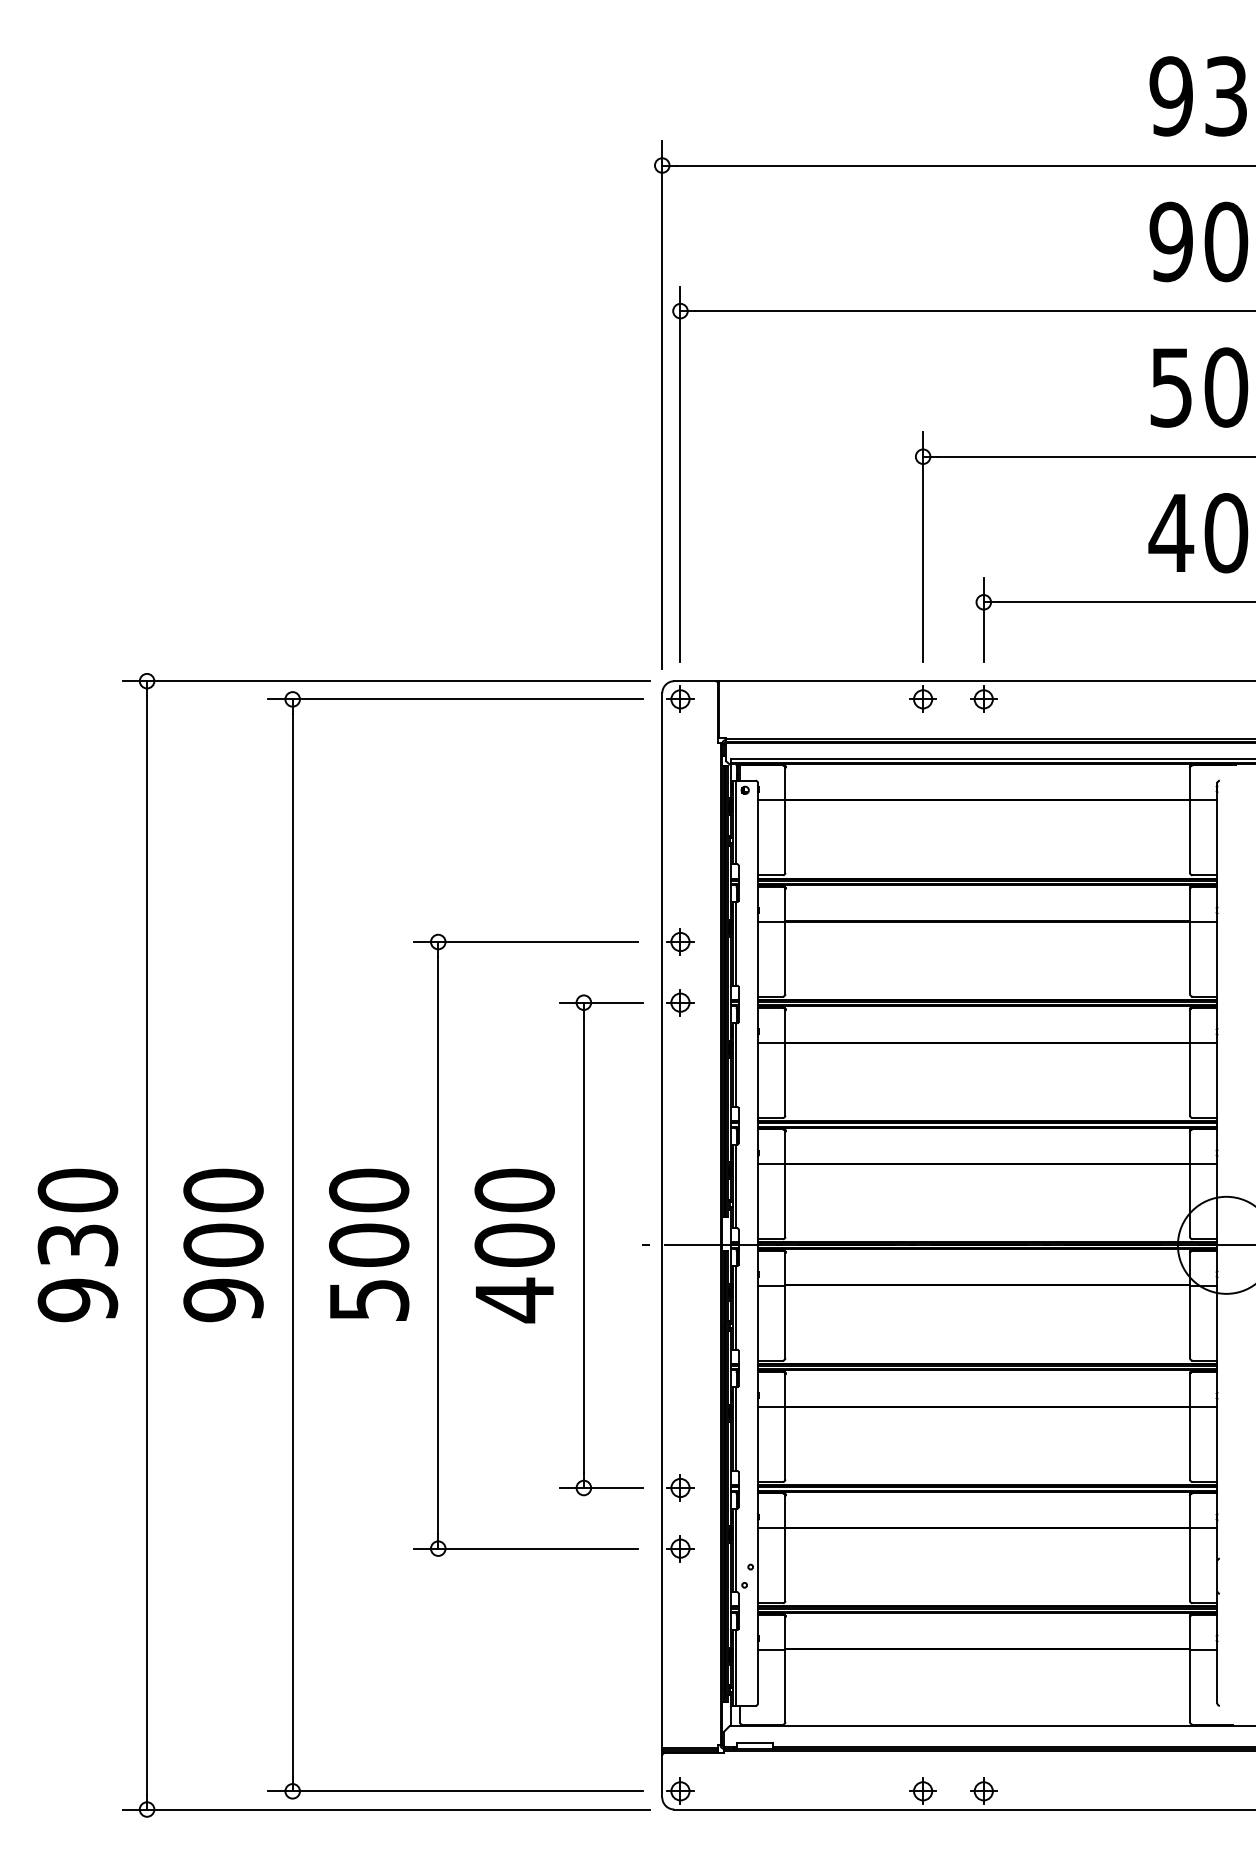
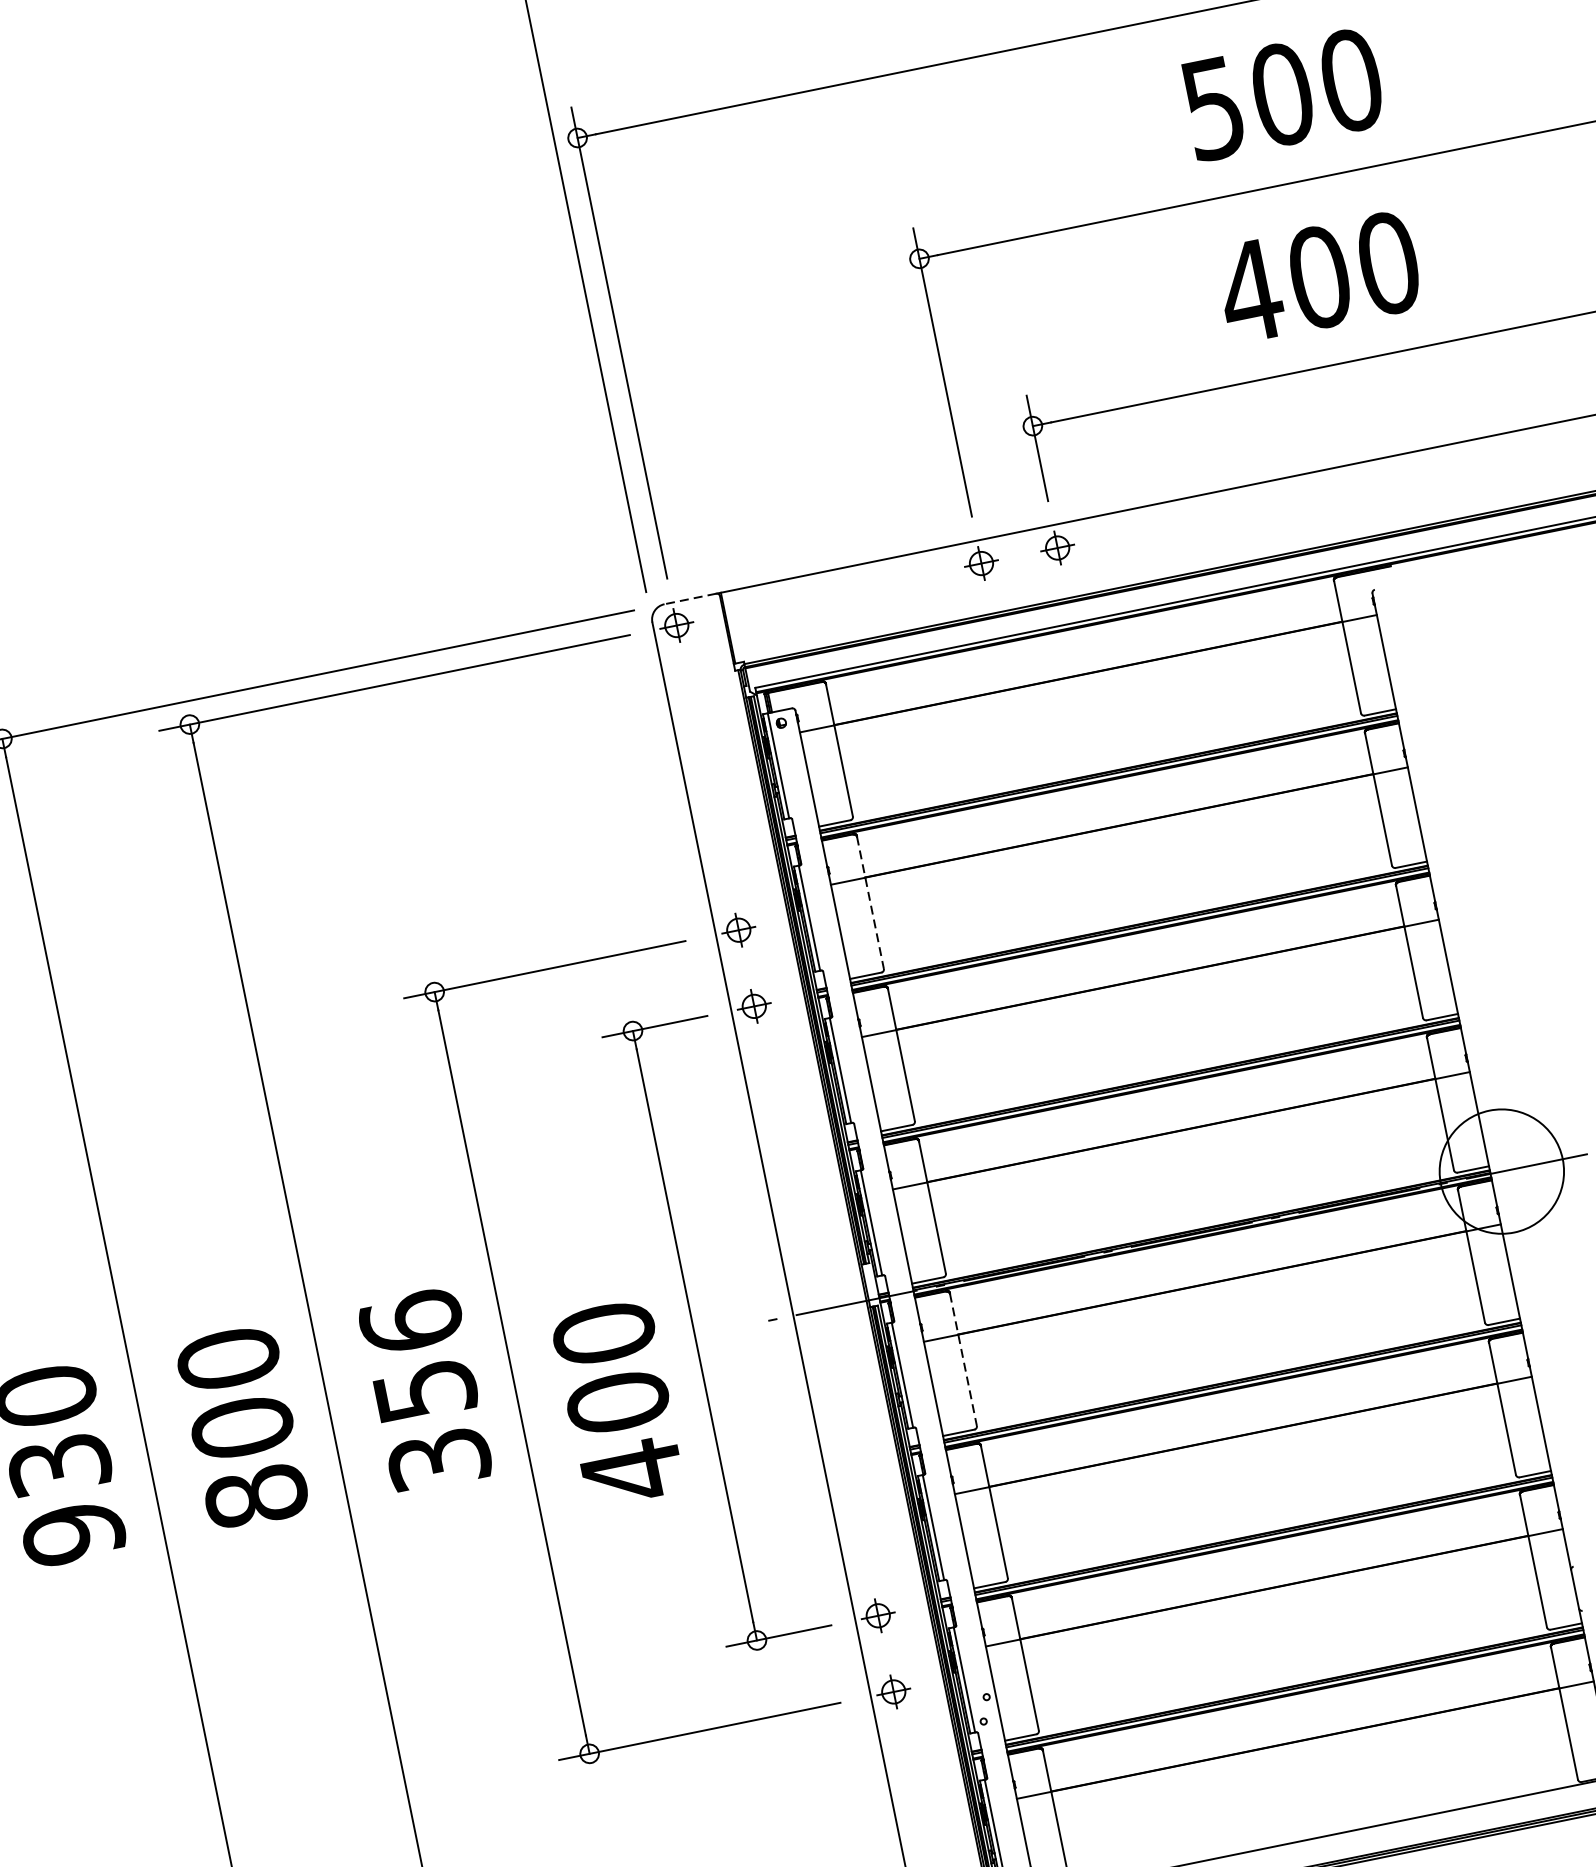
line: (695, 681) -> (691, 599), solid -> dashed
line: (785, 941) -> (870, 902), solid -> dashed
text: (369, 1244) -> (425, 1389), 500 -> 356
text: (514, 1245) -> (617, 1402), moved
text: (223, 1300) -> (256, 1497), 900 -> 800
line: (785, 1305) -> (963, 1359), solid -> dashed

